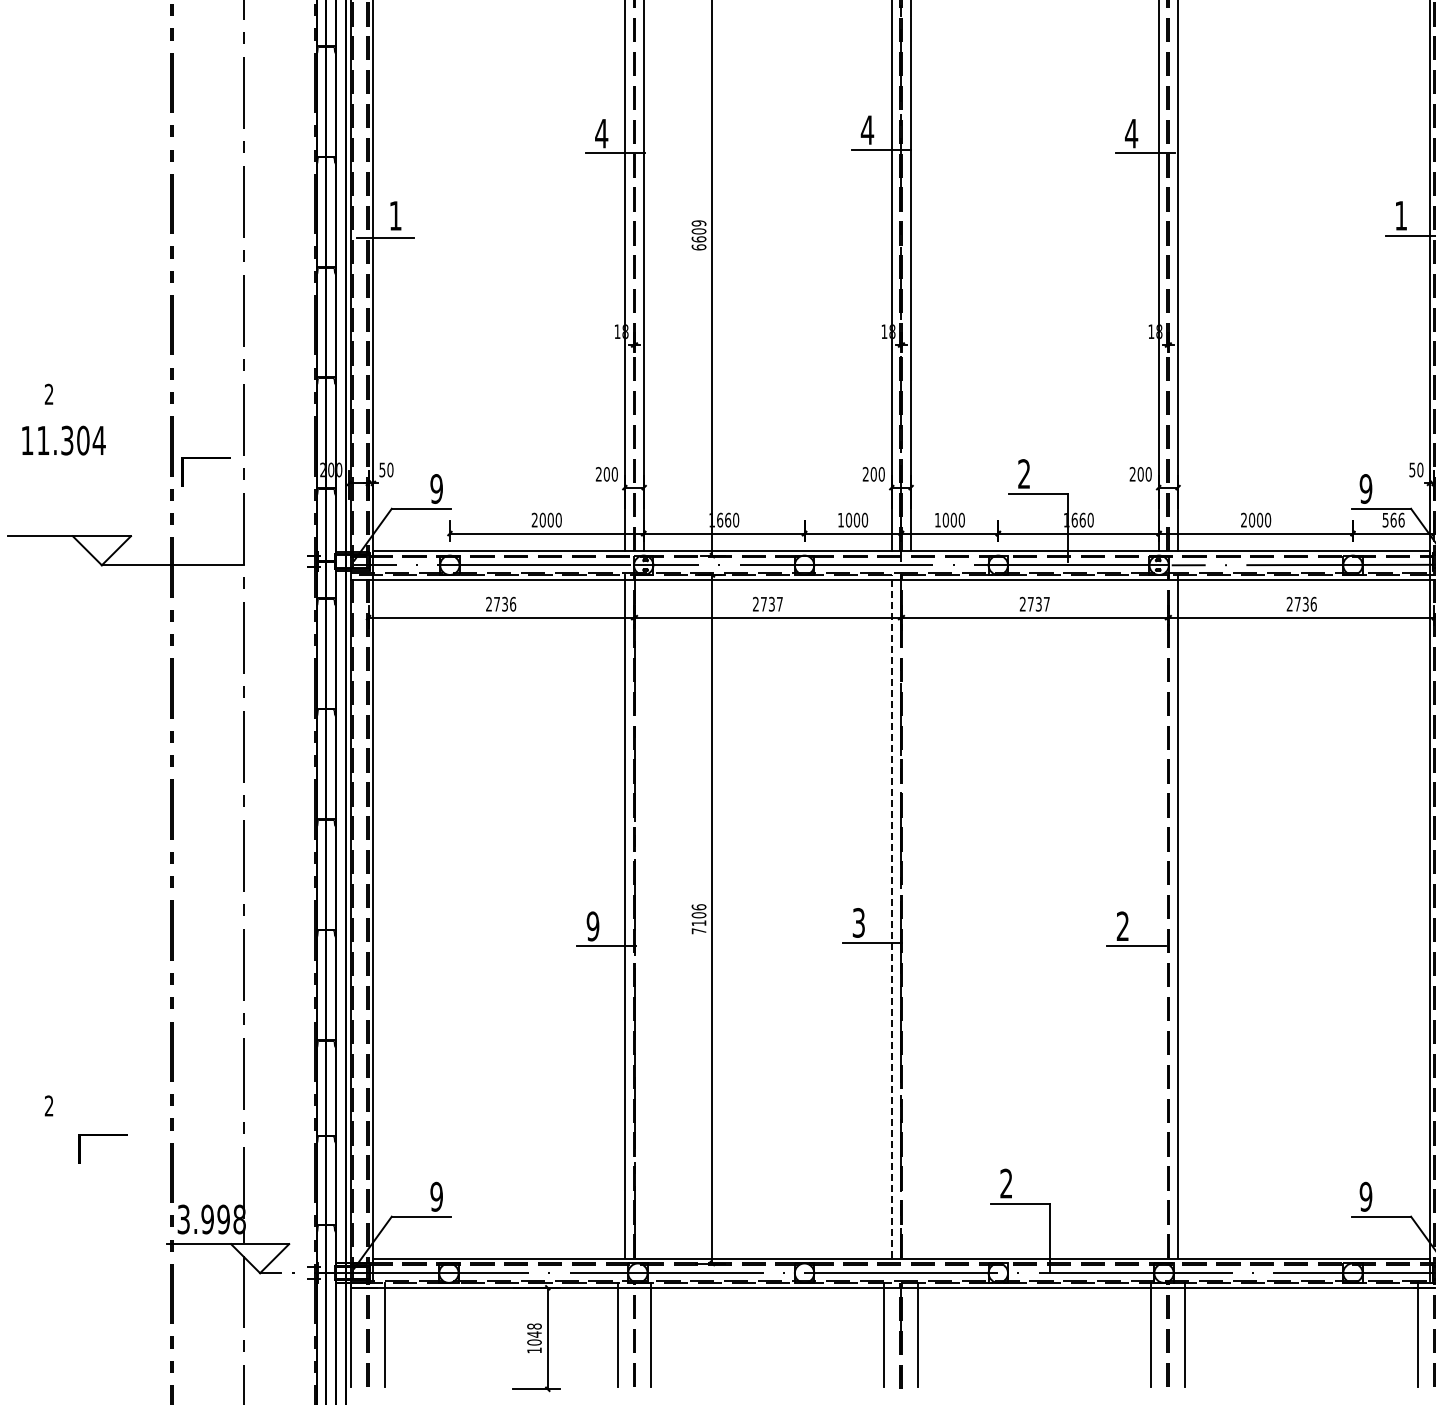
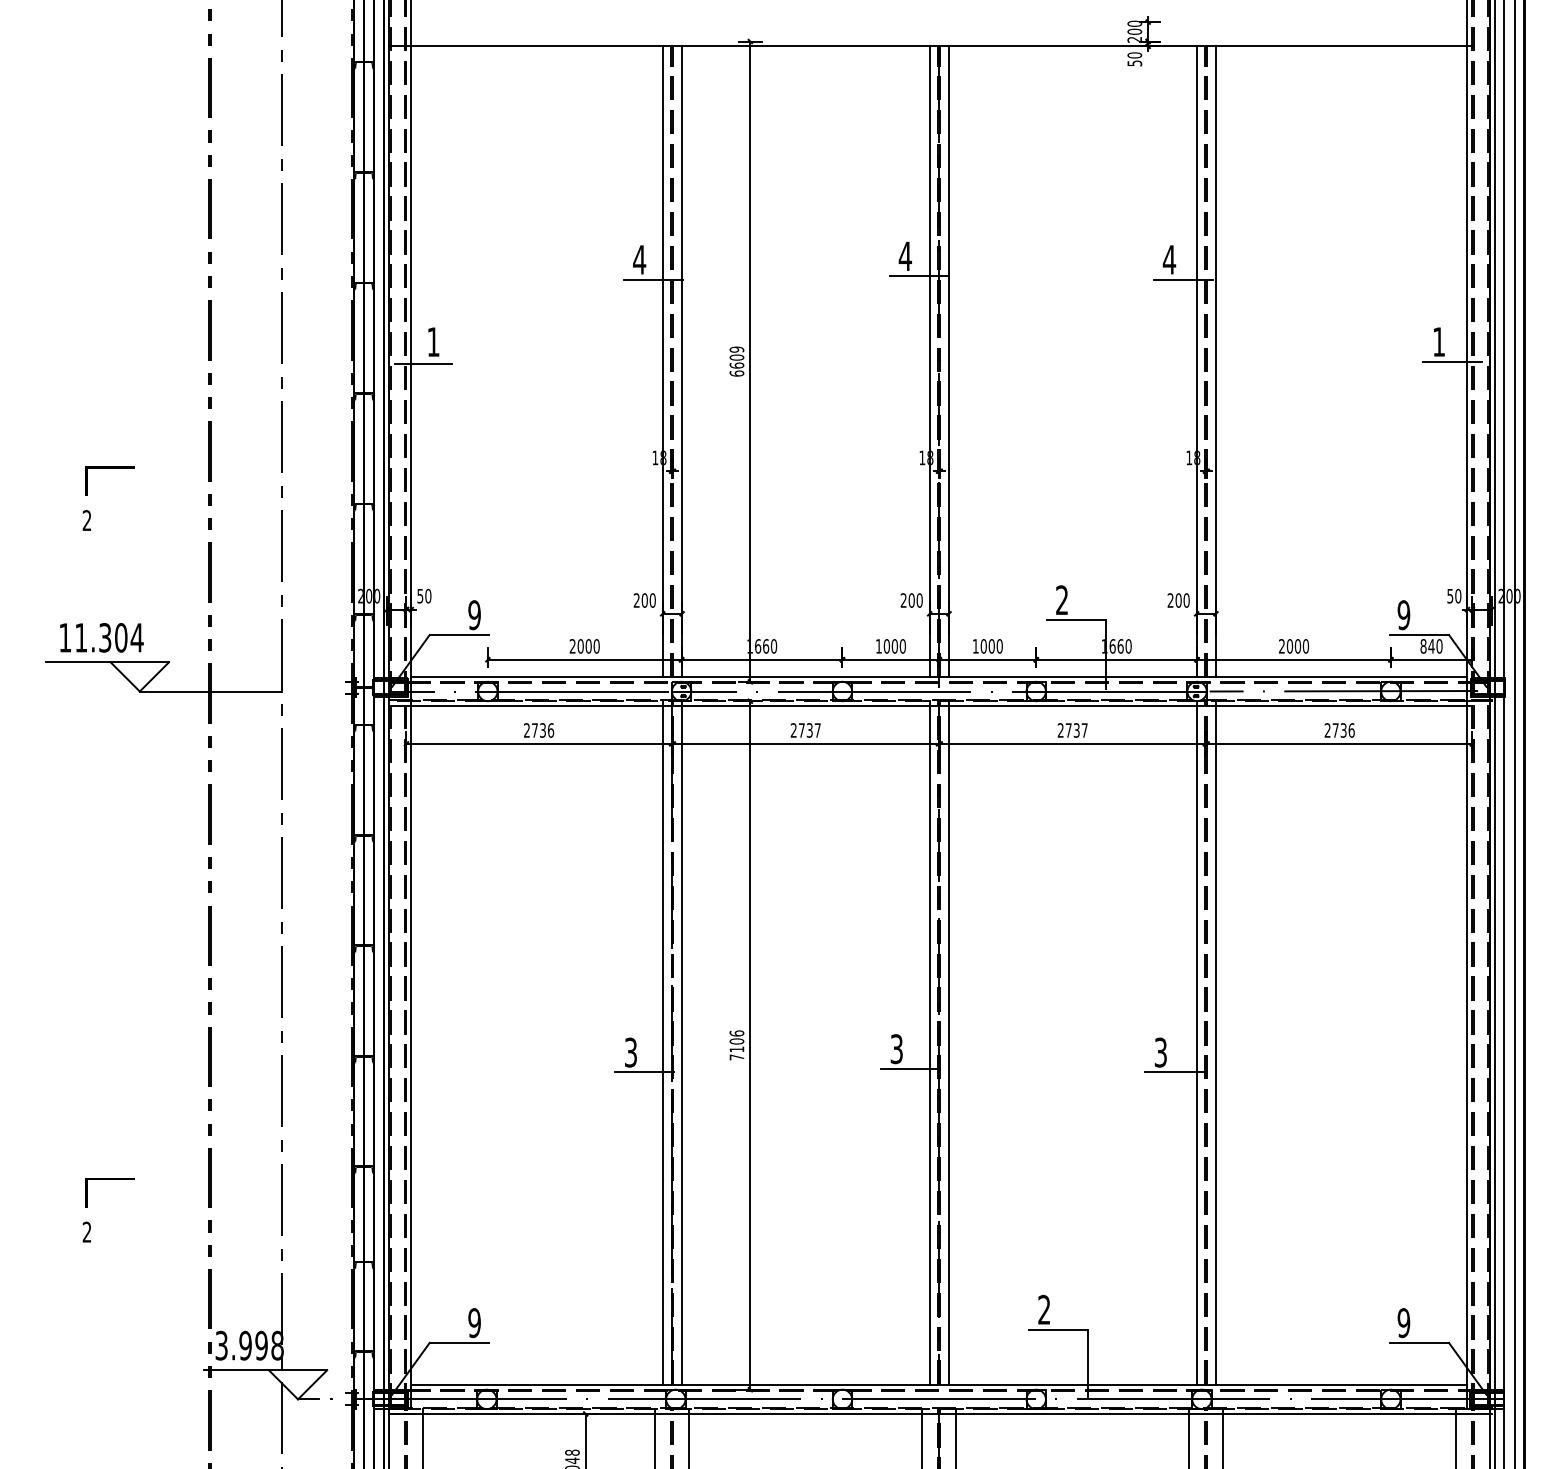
text: (63, 440) -> (101, 637), moved
line: (205, 459) -> (109, 468), moved
text: (1393, 520) -> (1431, 646), 566 -> 840
line: (644, 916) -> (682, 1042), added
line: (891, 916) -> (929, 1042), dashed -> solid
line: (911, 916) -> (949, 1042), added
line: (1158, 916) -> (1196, 1042), added
text: (592, 926) -> (630, 1052), 9 -> 3
text: (1122, 926) -> (1160, 1052), 2 -> 3
line: (102, 1135) -> (109, 1179), moved

